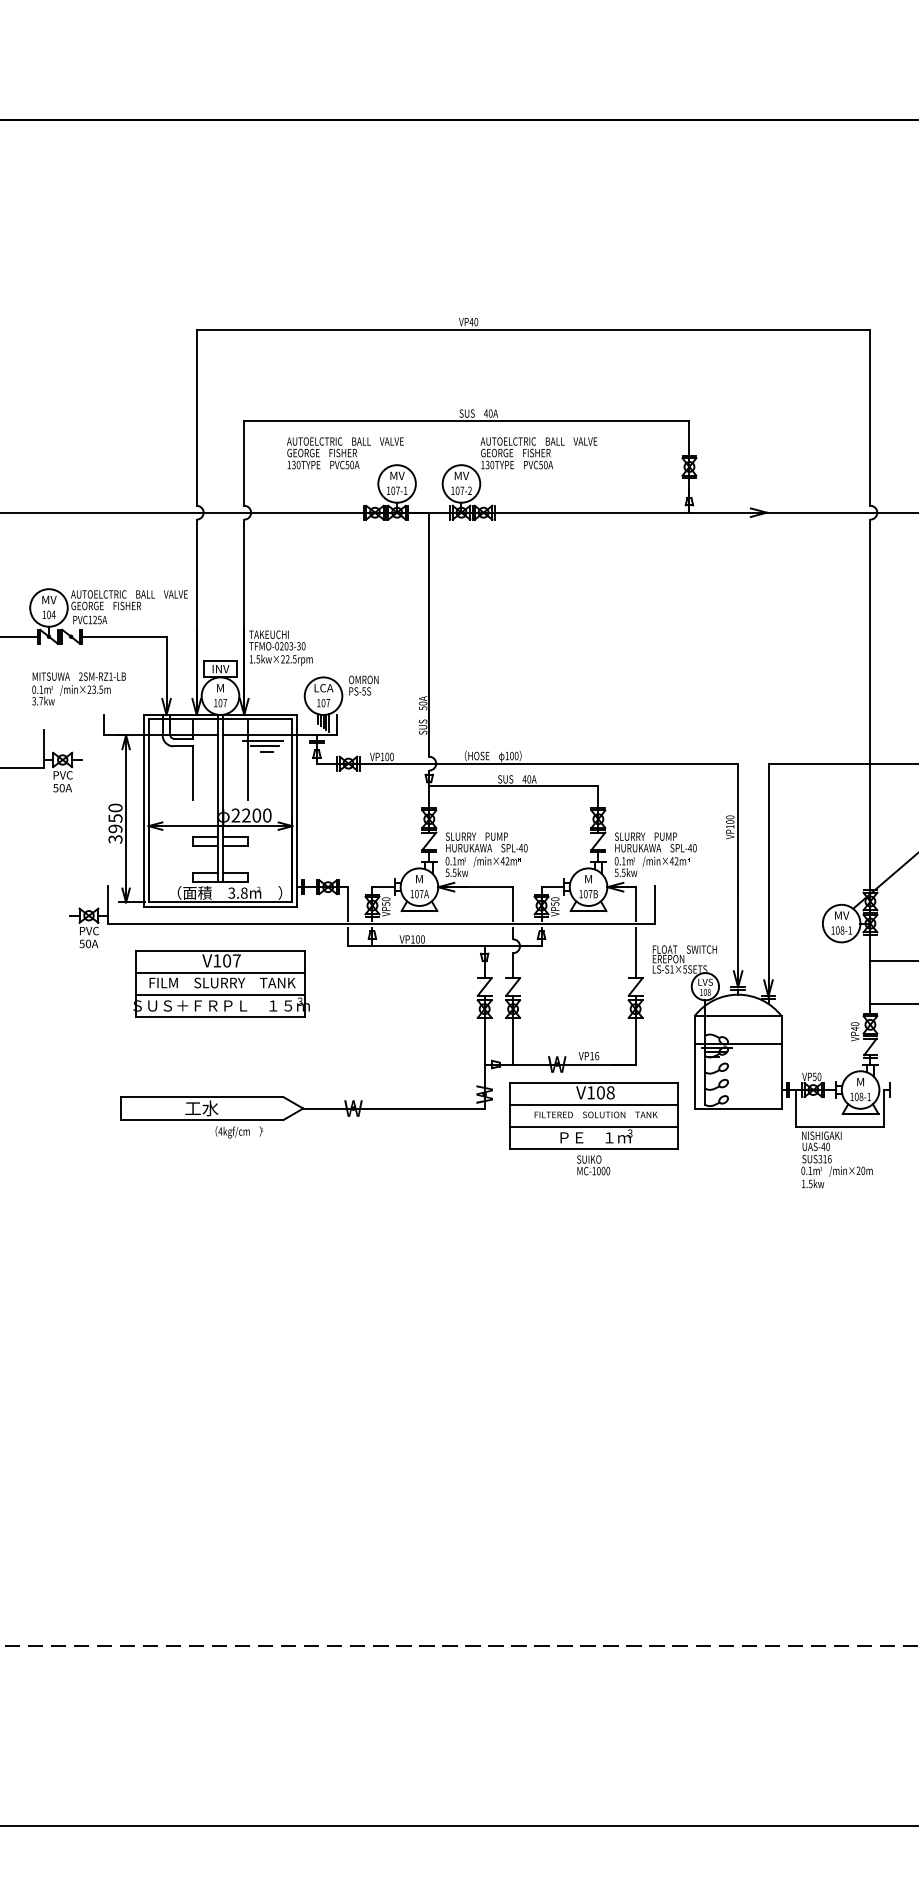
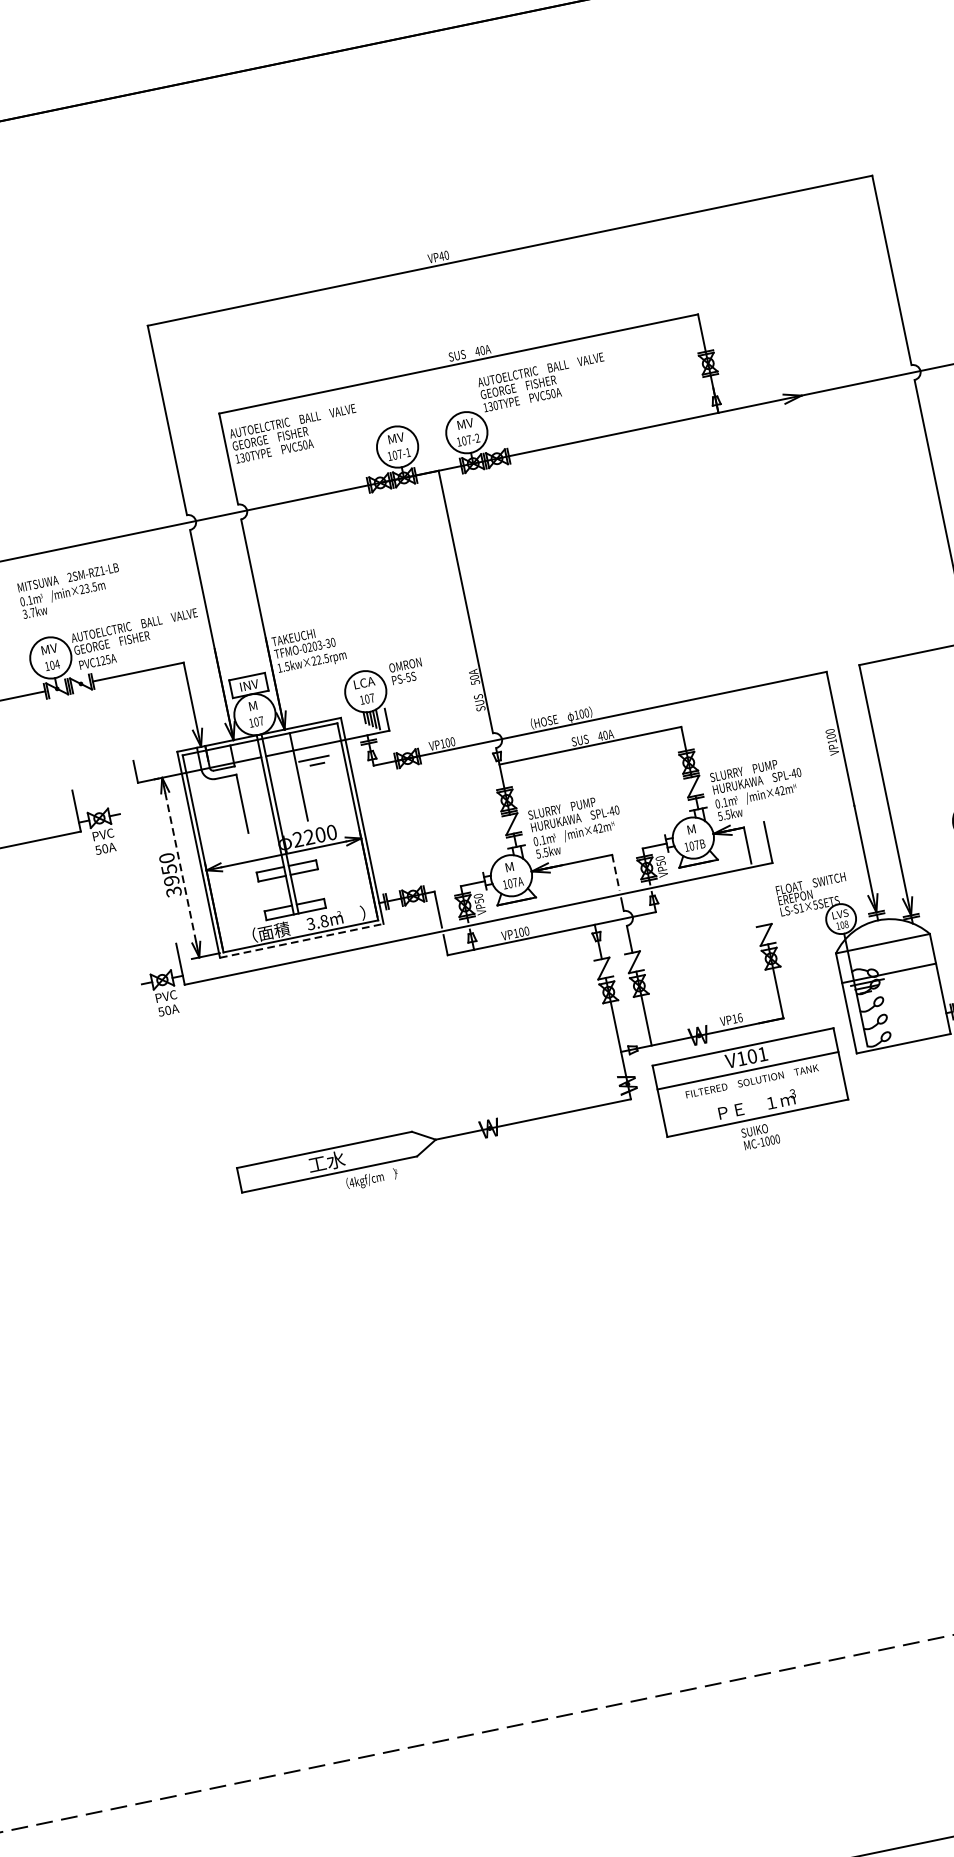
text: (345, 453) -> (295, 434), moved
text: (78, 688) -> (70, 590), moved
line: (262, 740) -> (309, 752), removed
line: (126, 818) -> (181, 867), solid -> dashed
line: (513, 903) -> (616, 872), solid -> dashed
line: (220, 906) -> (301, 940), solid -> dashed
line: (635, 952) -> (758, 897), removed
part: (221, 983) -> (320, 1023), removed
text: (610, 1092) -> (762, 1053), V108 -> V101
line: (594, 1126) -> (753, 1094), removed

